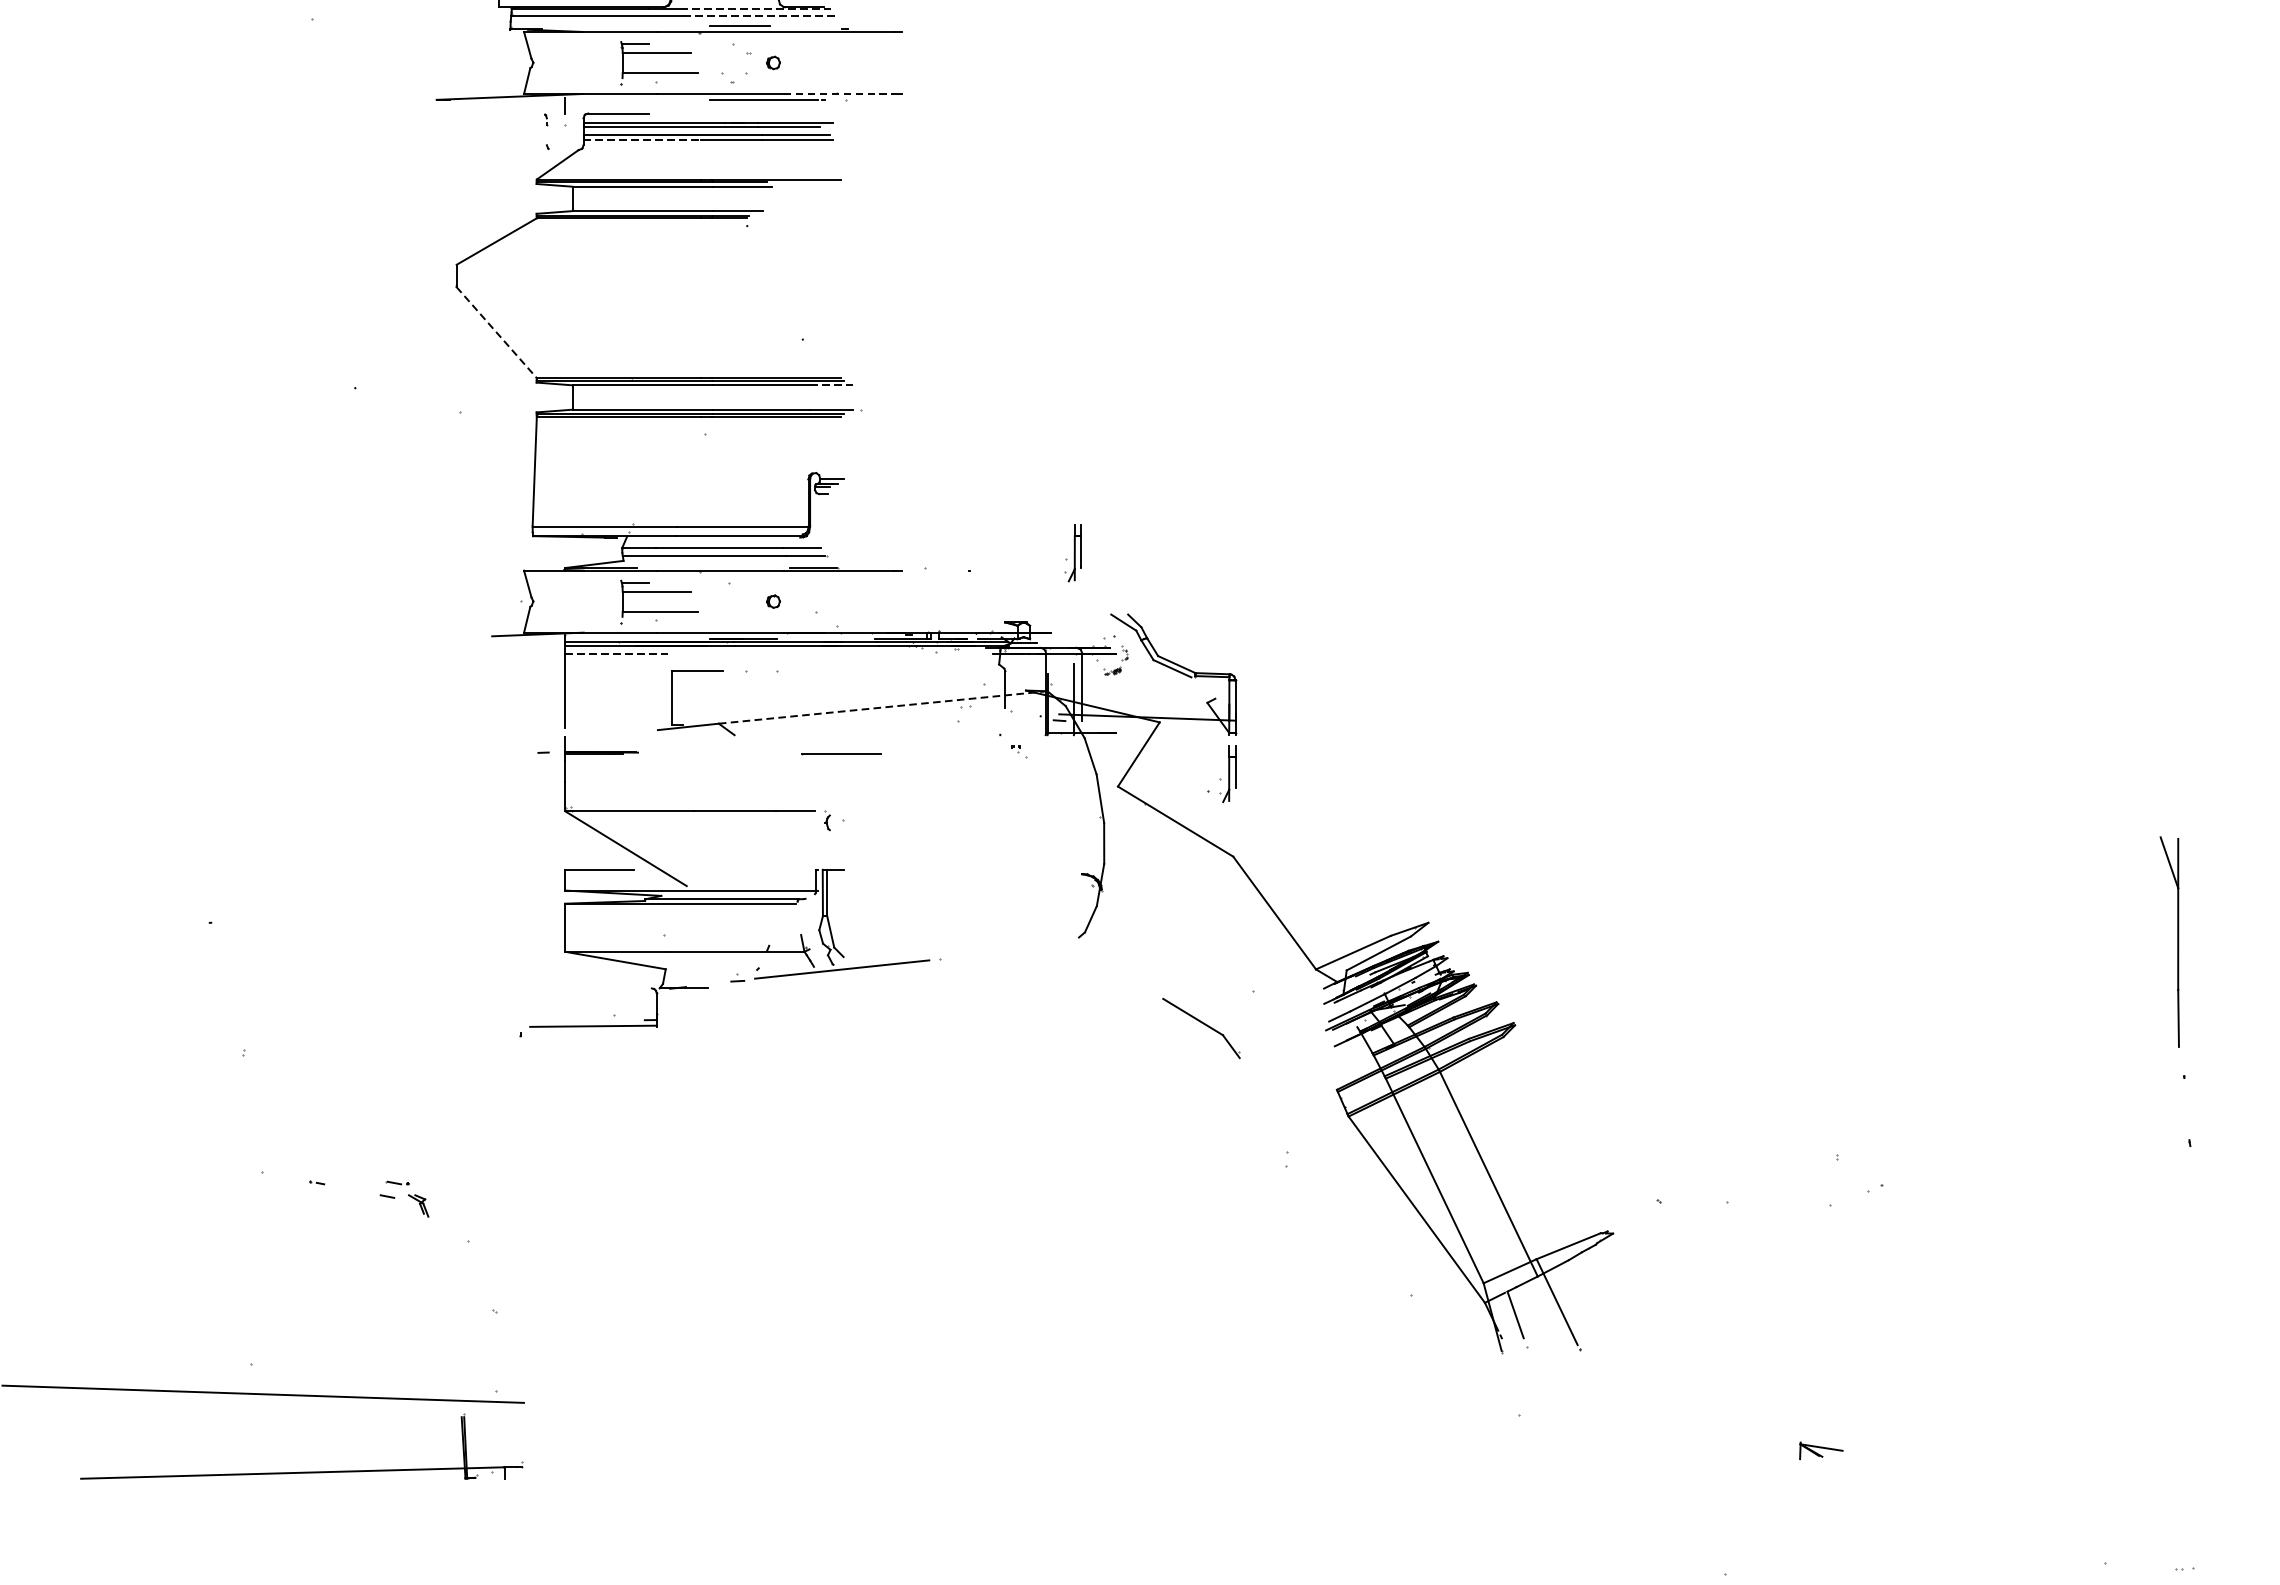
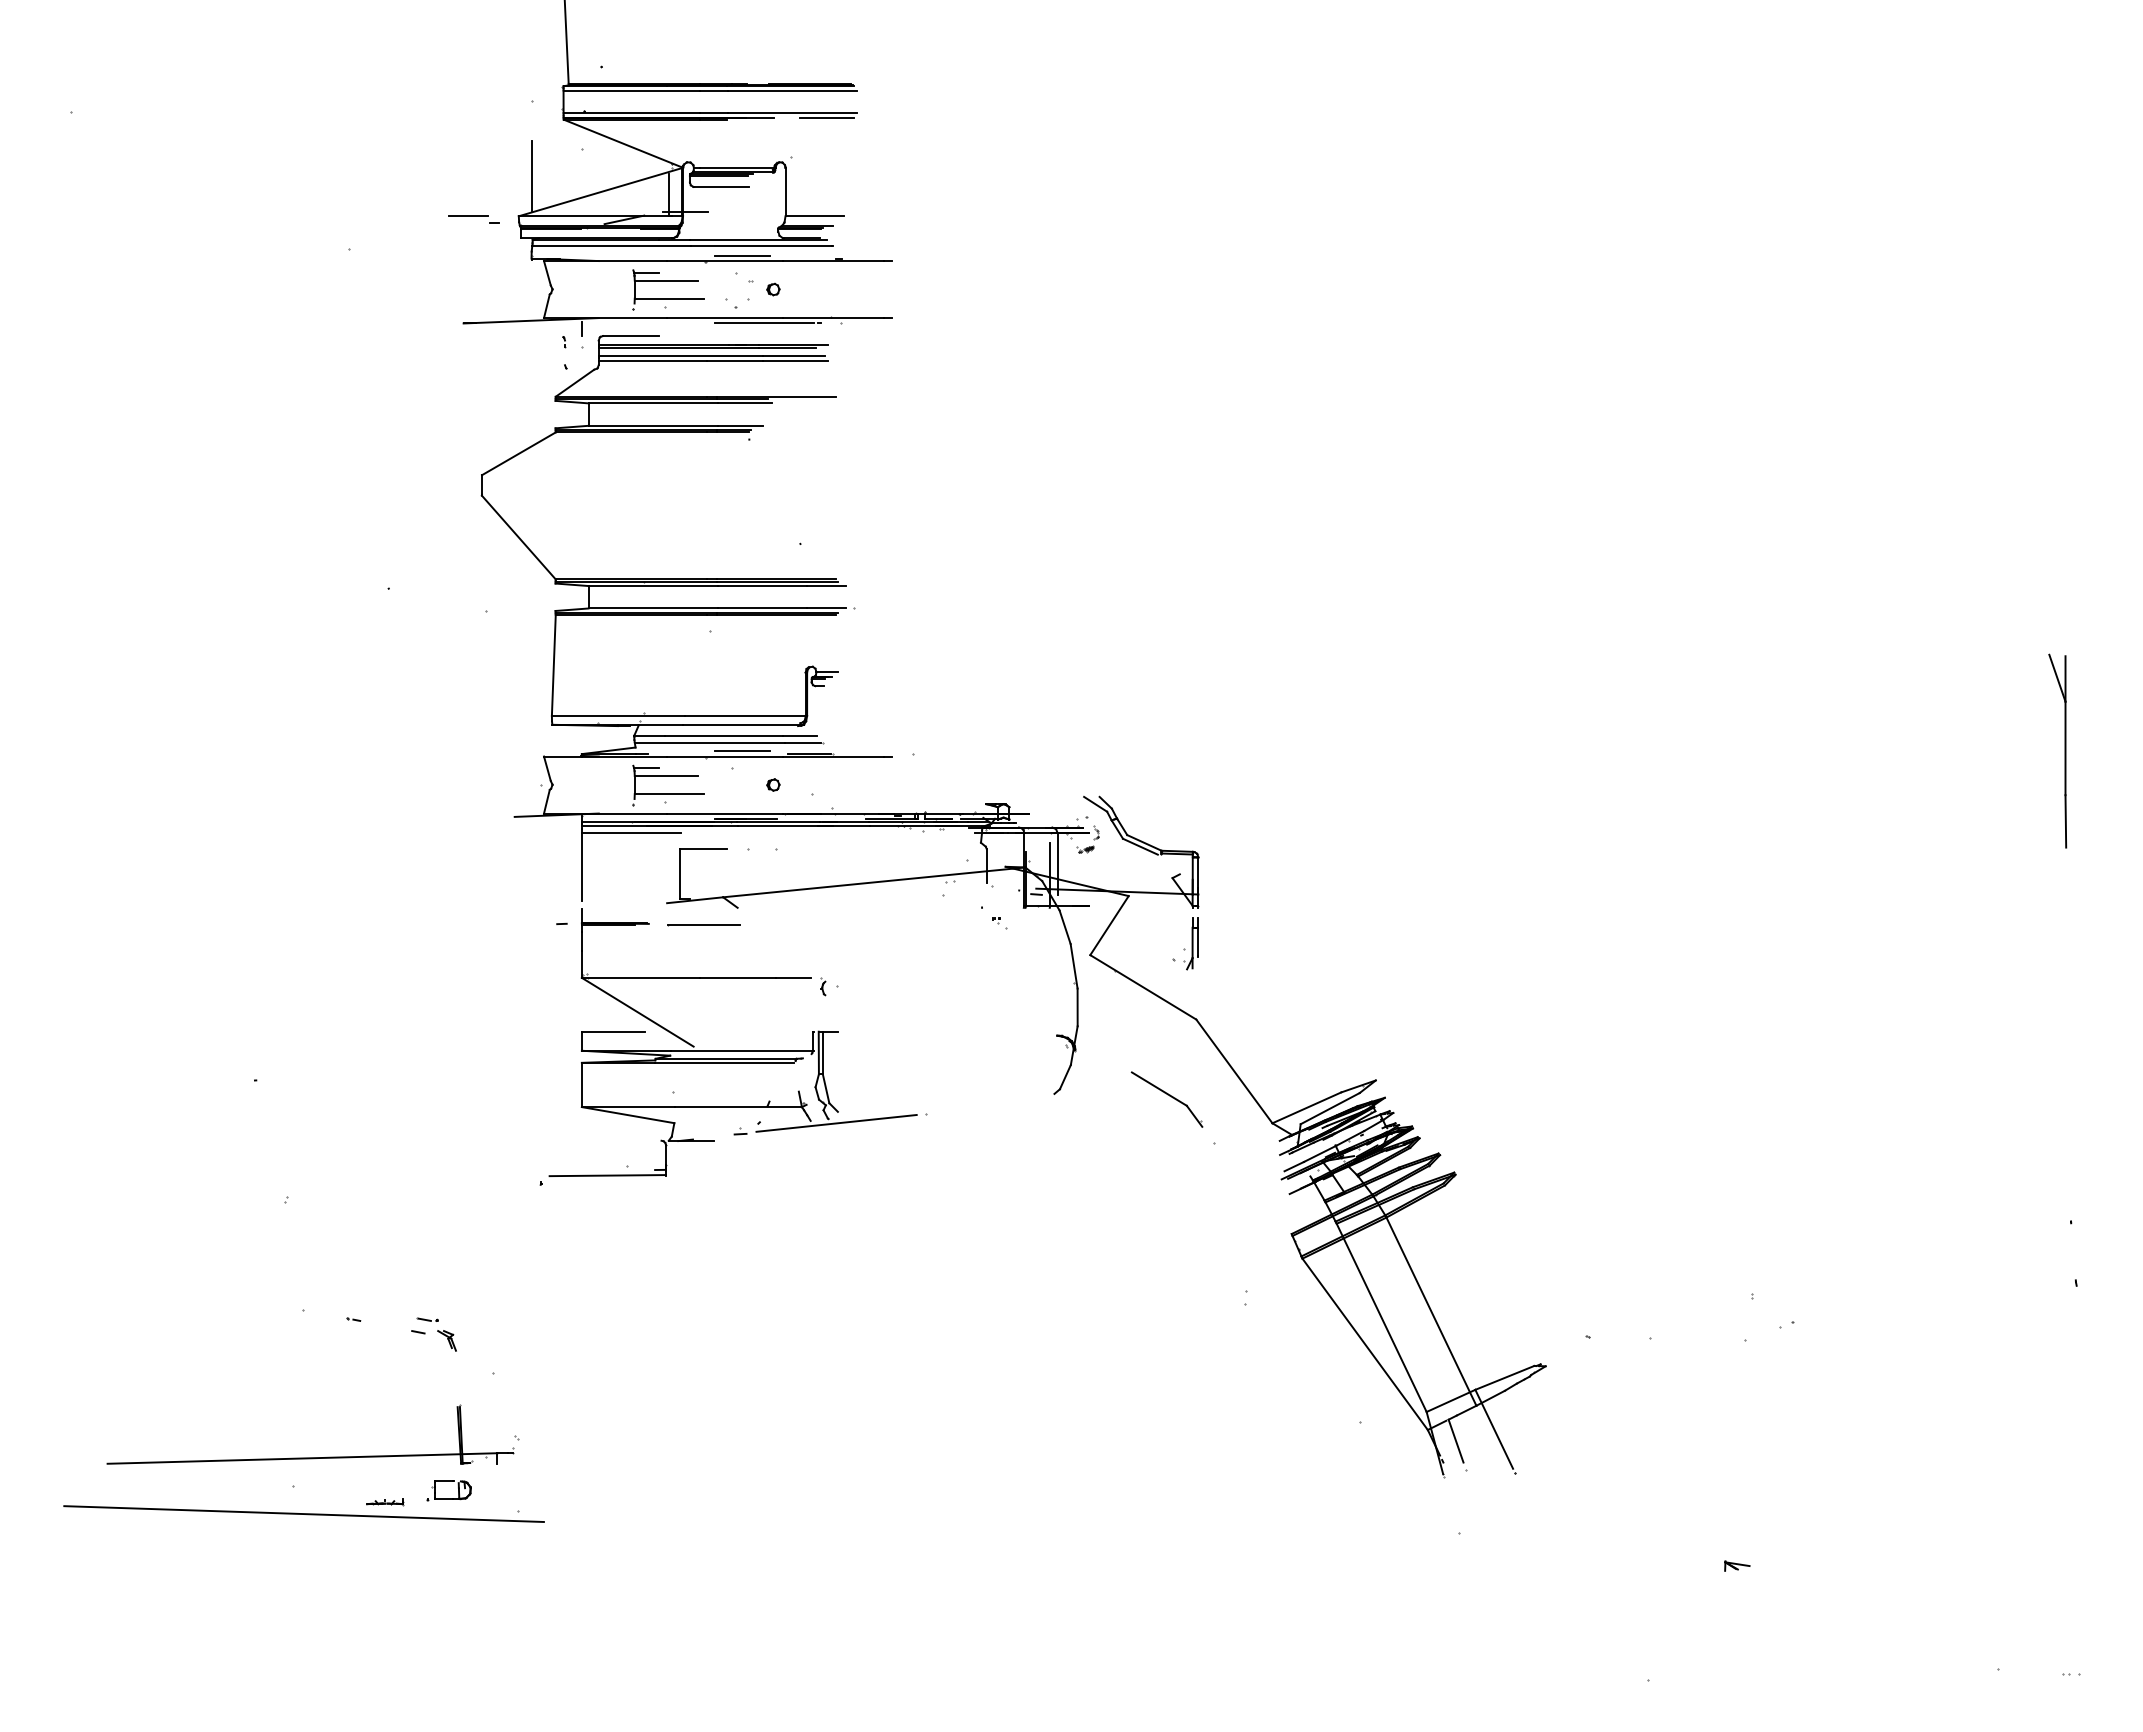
line: (757, 8) -> (758, 239), dashed -> solid
line: (760, 15) -> (761, 245), dashed -> solid
line: (838, 94) -> (833, 318), dashed -> solid
line: (643, 140) -> (653, 360), dashed -> solid
line: (496, 332) -> (518, 537), dashed -> solid
line: (831, 385) -> (826, 586), dashed -> solid
part: (1072, 553) -> (1048, 740), removed
line: (739, 565) -> (742, 751), added
line: (619, 653) -> (631, 832), dashed -> solid
line: (883, 707) -> (874, 882), dashed -> solid
line: (840, 754) -> (703, 925), moved
part: (2177, 941) -> (2064, 750), moved
part: (1200, 1028) -> (1166, 1099), moved
part: (420, 1377) -> (448, 1498), added
part: (351, 1381) -> (385, 1502), added
part: (1821, 1450) -> (1737, 1565), size x0.62
part: (301, 1471) -> (310, 1457), moved

